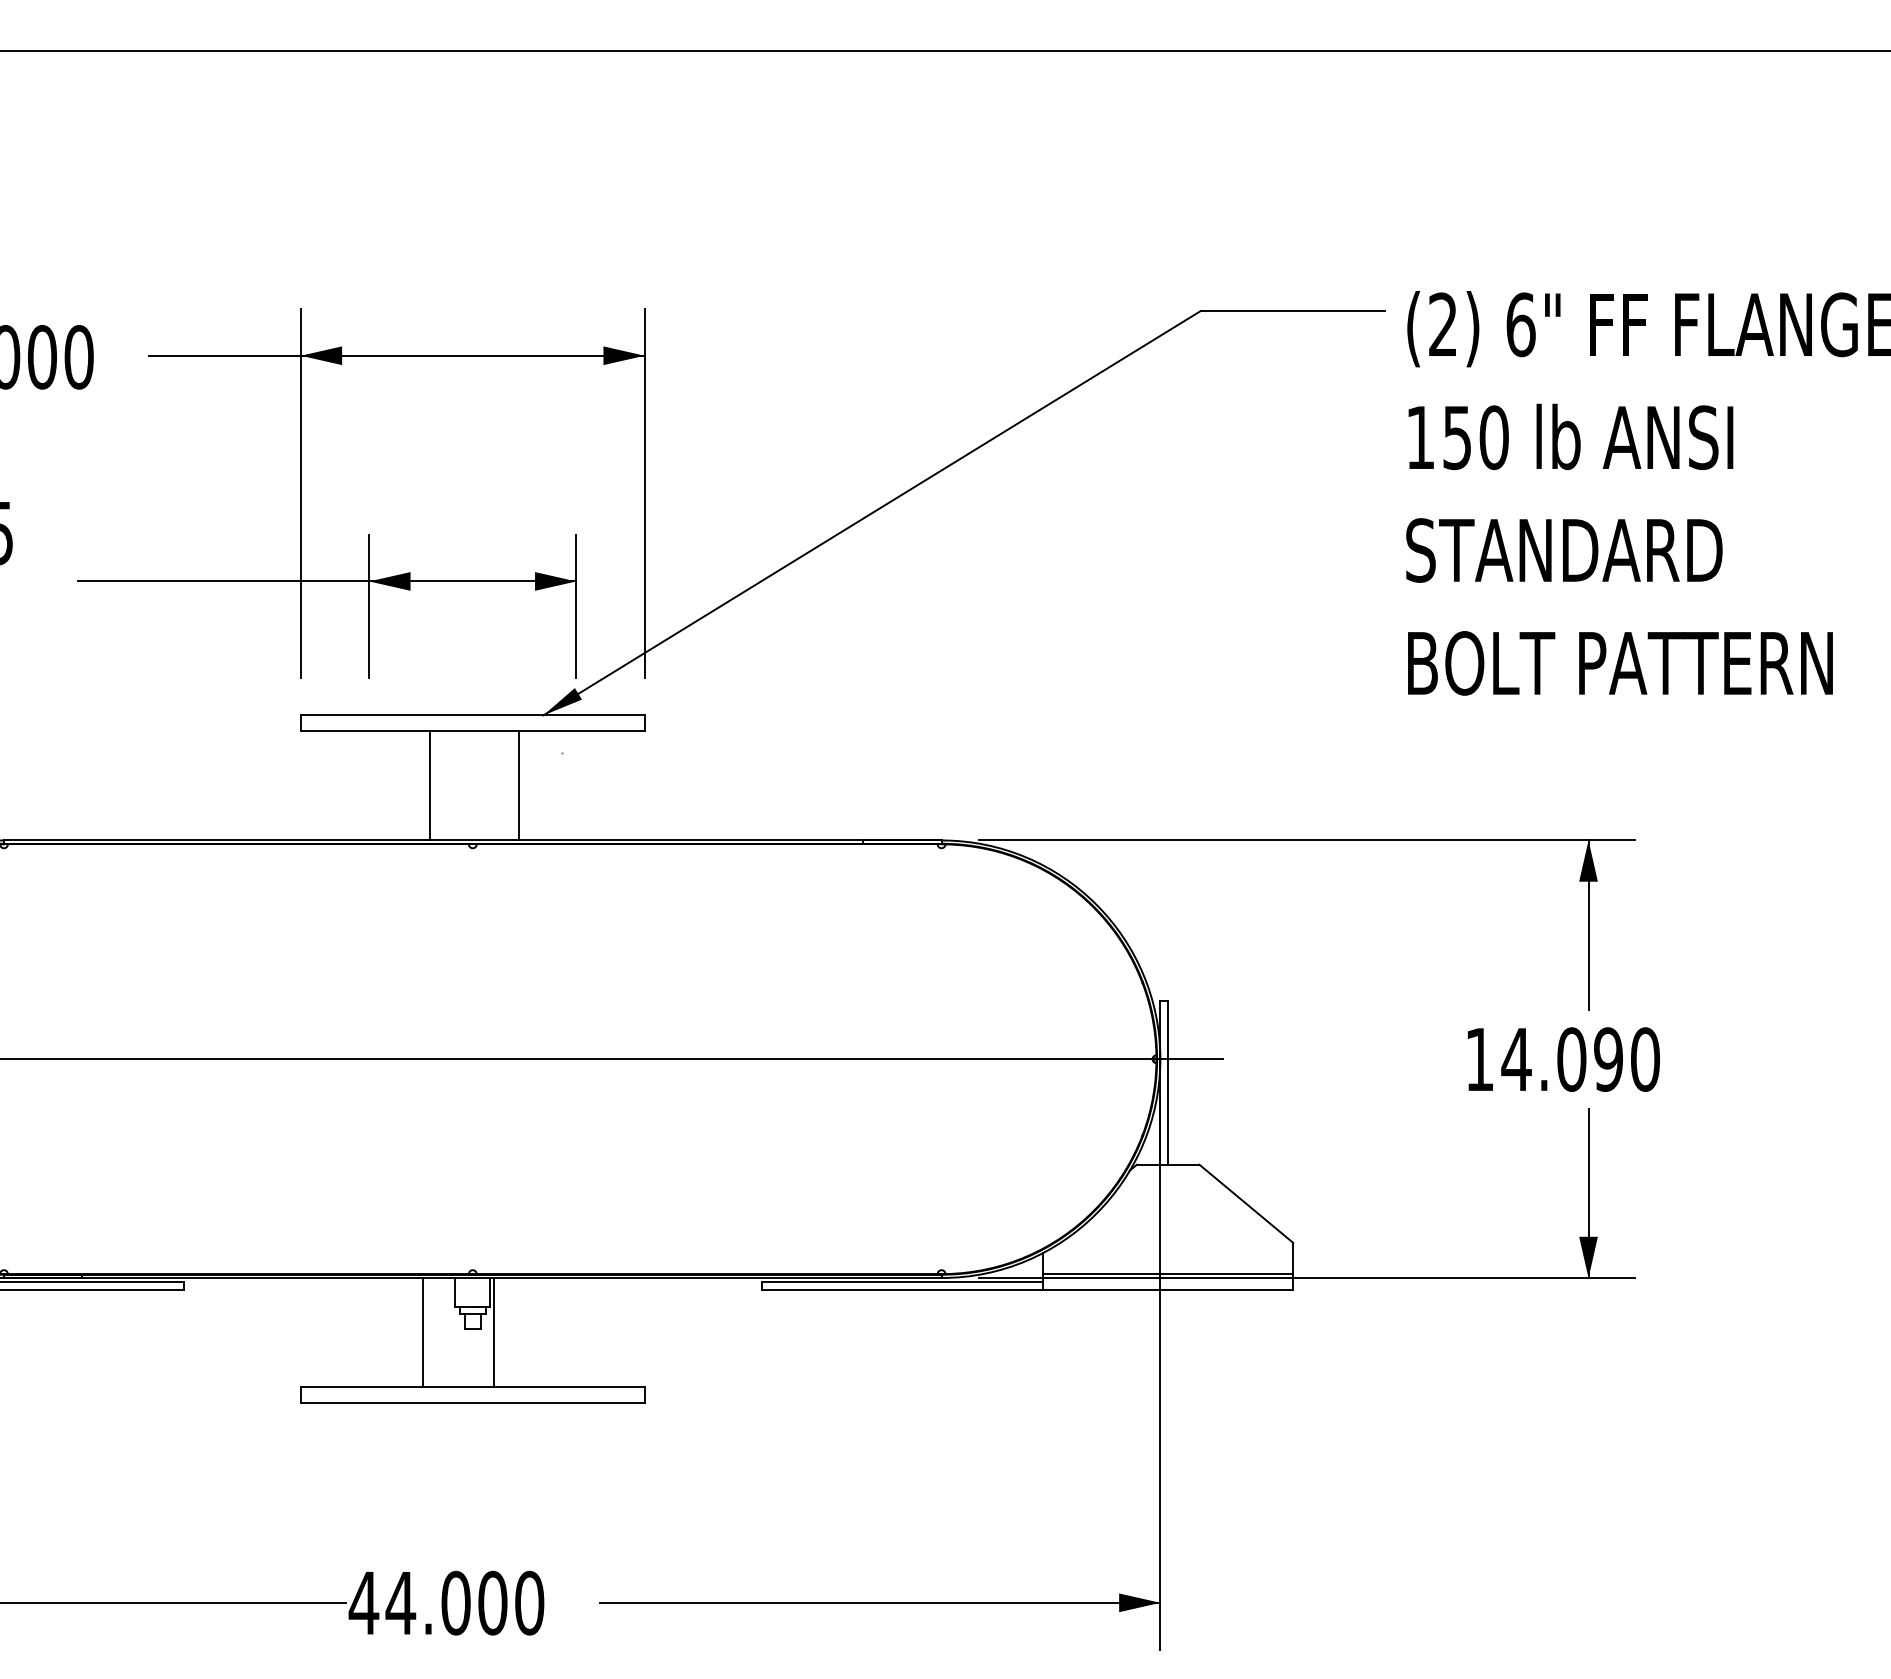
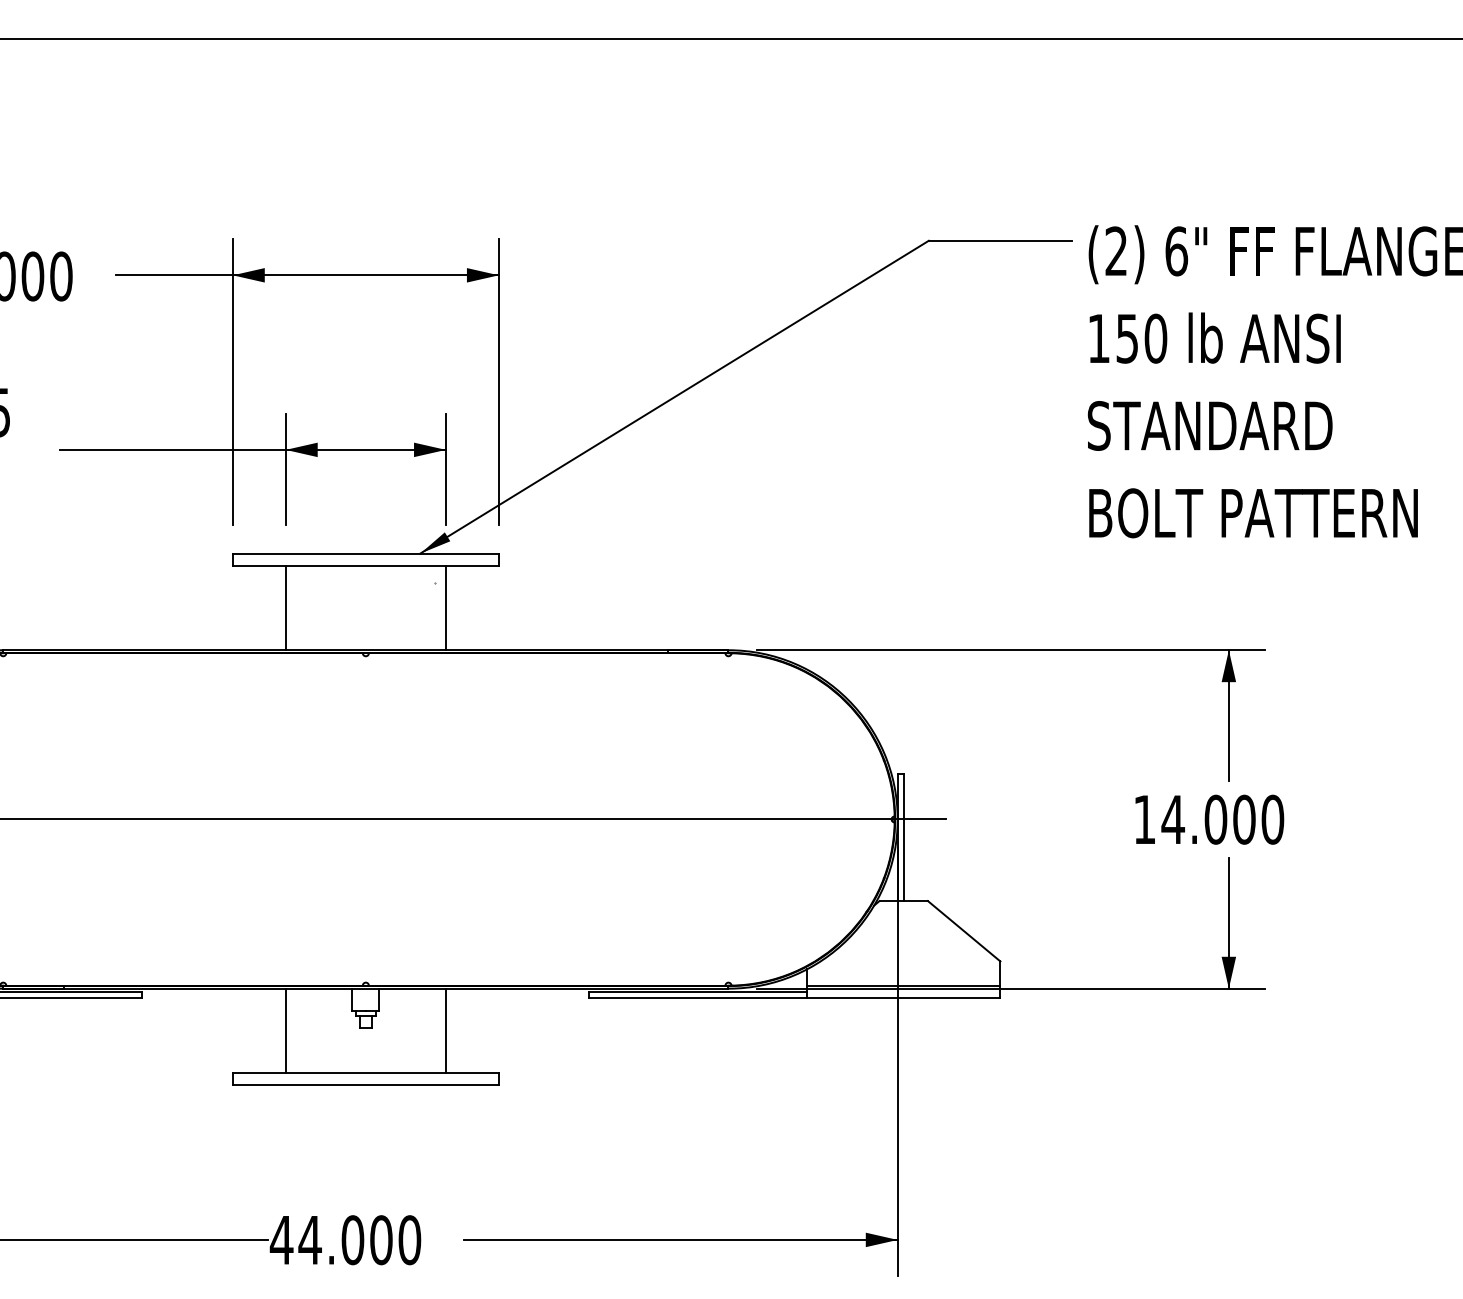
line: (430, 785) -> (285, 607), moved
line: (519, 785) -> (446, 607), moved
text: (1608, 1059) -> (1244, 819), 14.090 -> 14.000
line: (423, 1332) -> (285, 1030), moved
line: (494, 1332) -> (446, 1030), moved

